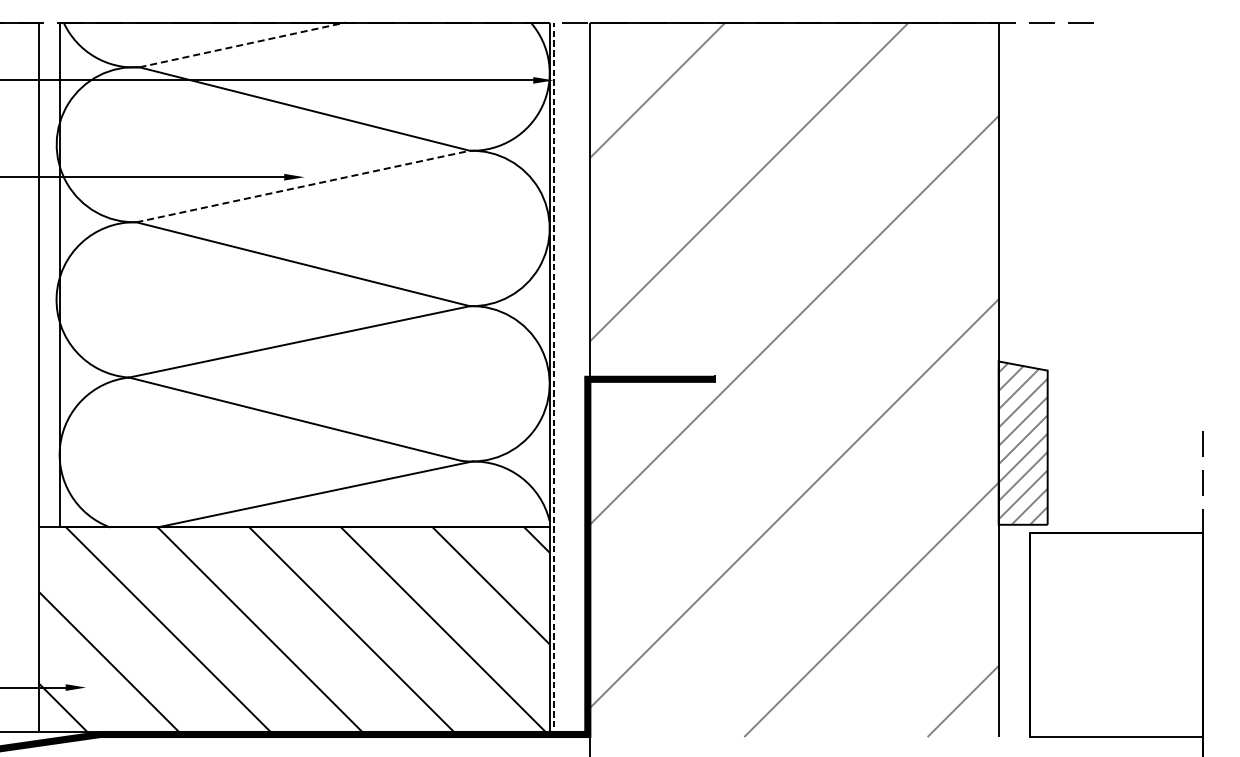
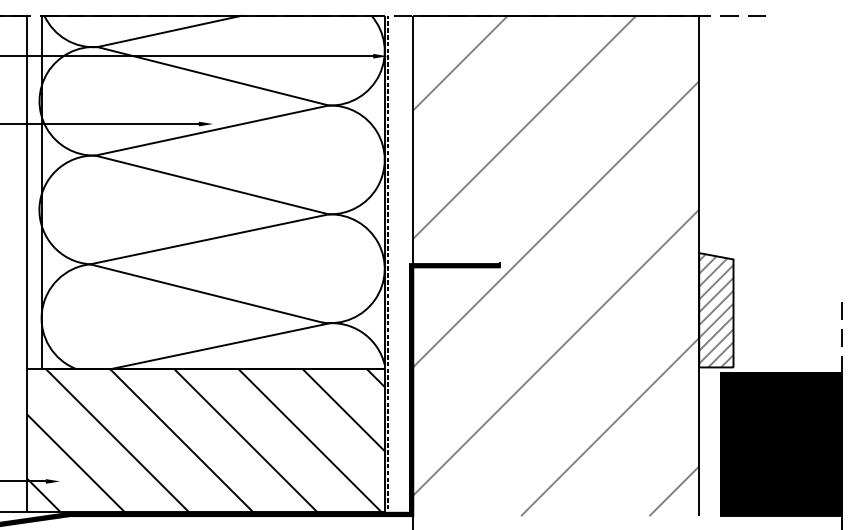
line: (242, 44) -> (169, 31), dashed -> solid
line: (303, 186) -> (212, 130), dashed -> solid
fill: (1116, 634) -> (781, 444), added

